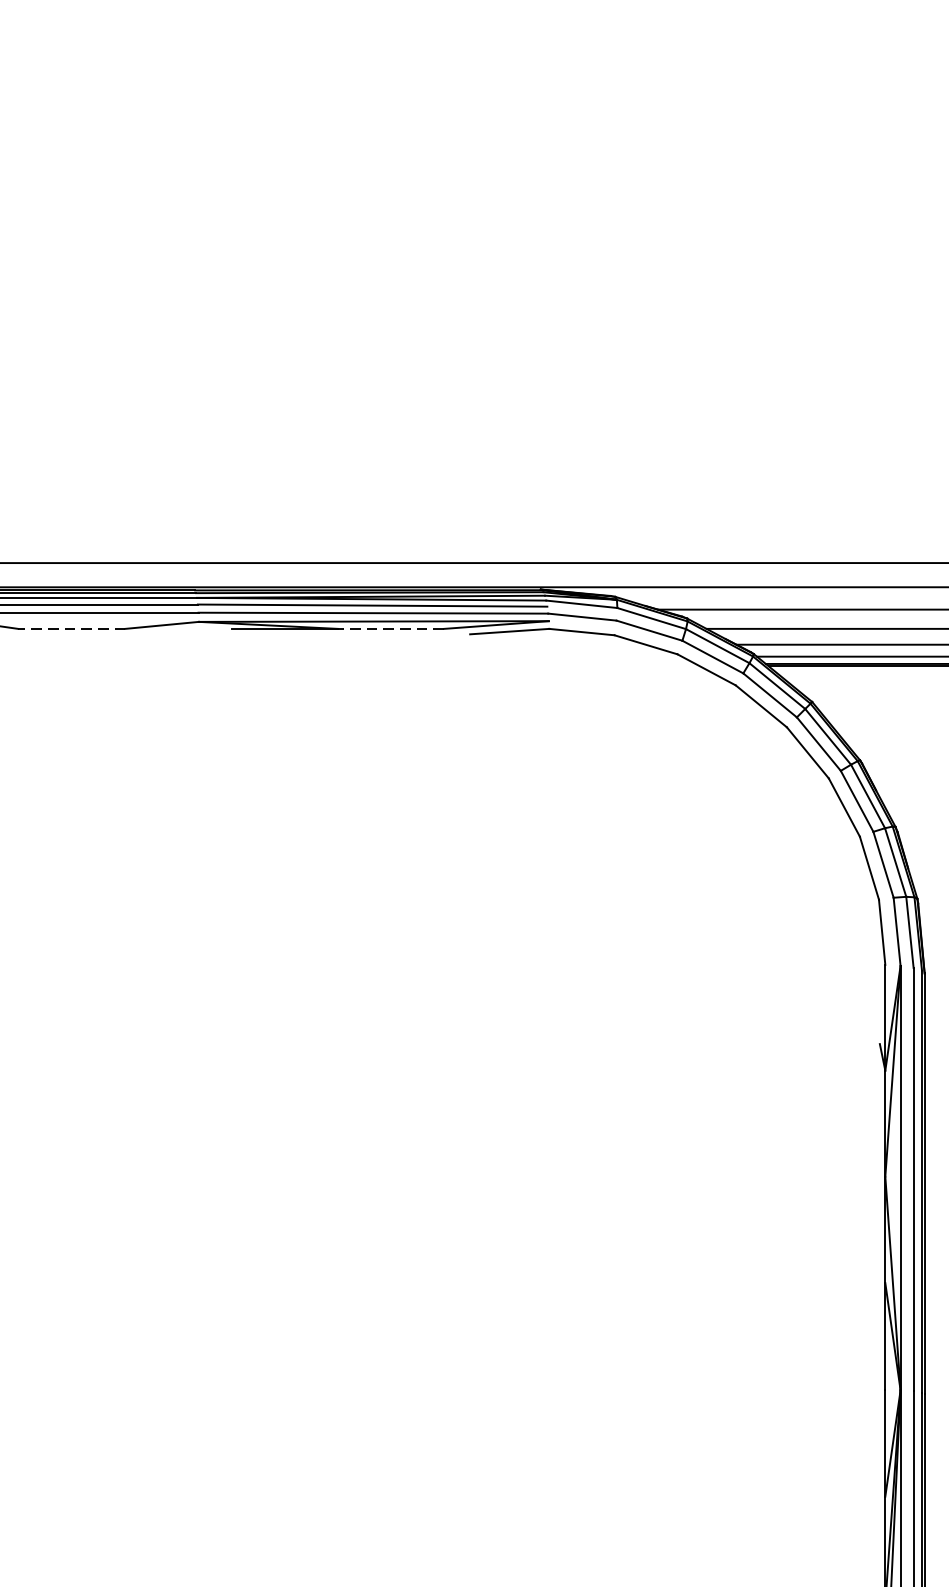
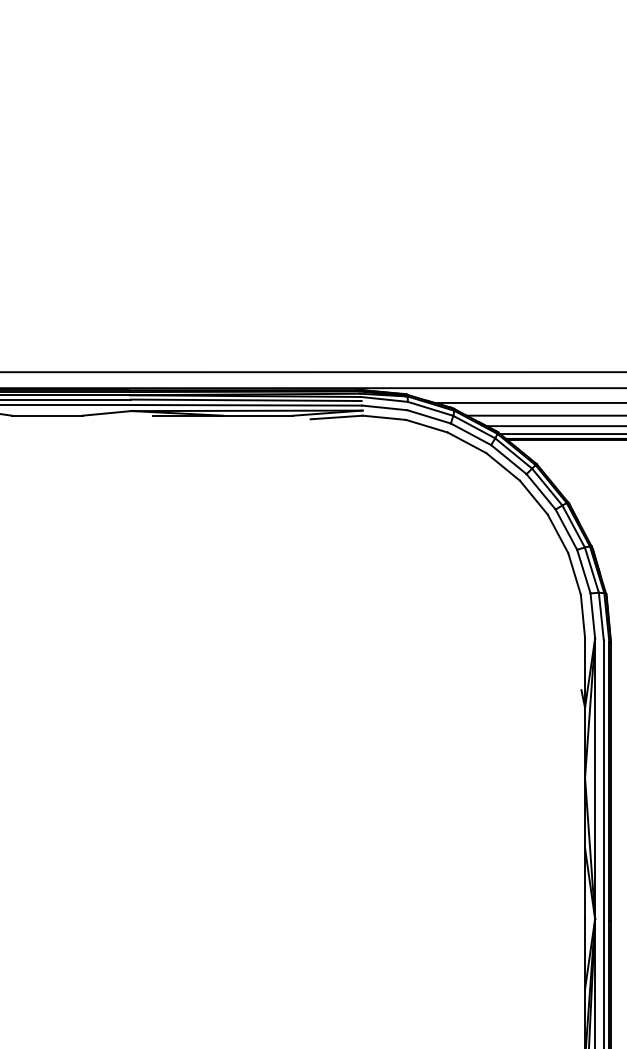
line: (70, 628) -> (46, 415), dashed -> solid
line: (391, 628) -> (258, 415), dashed -> solid

